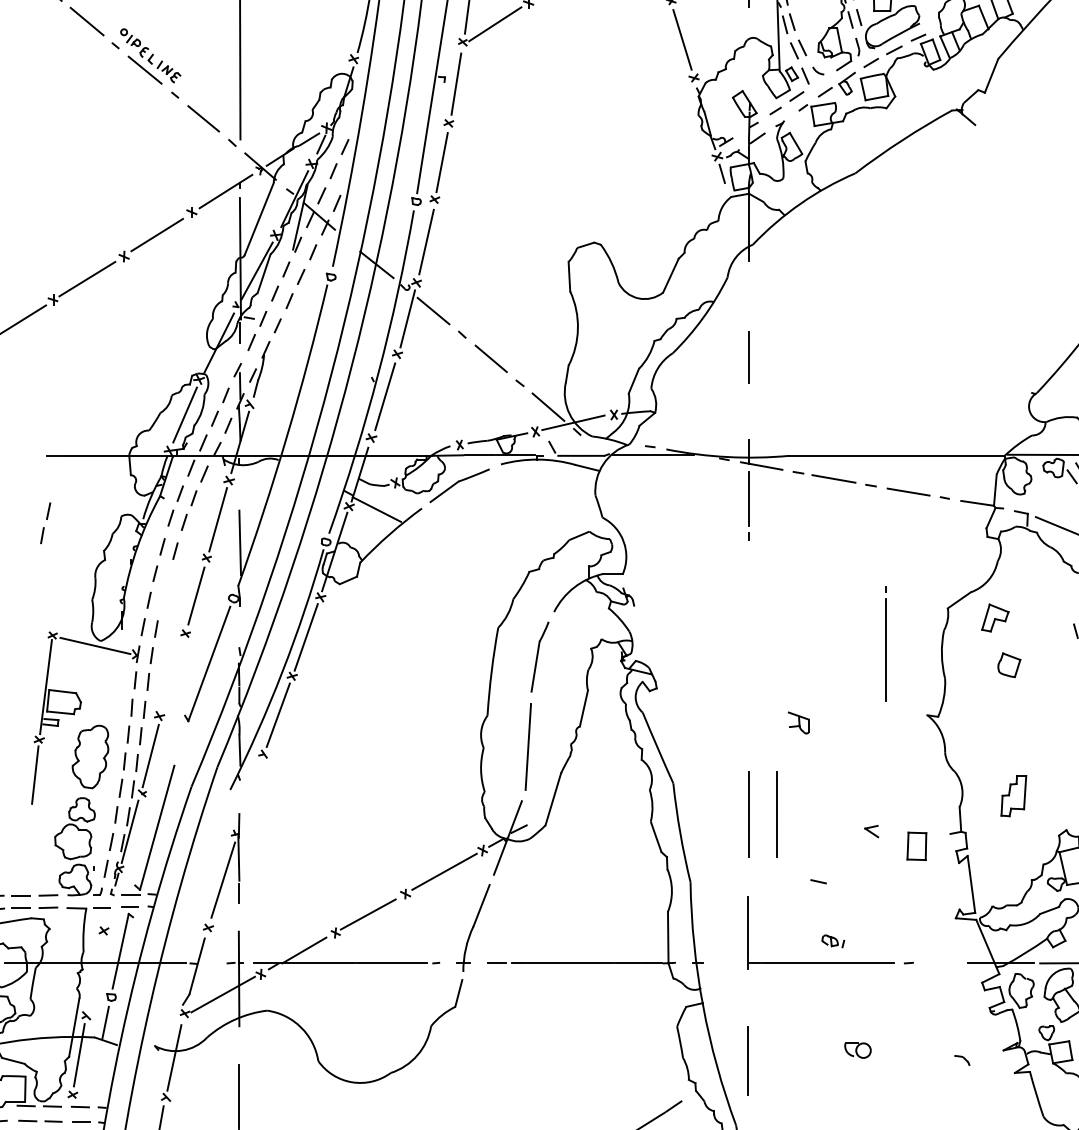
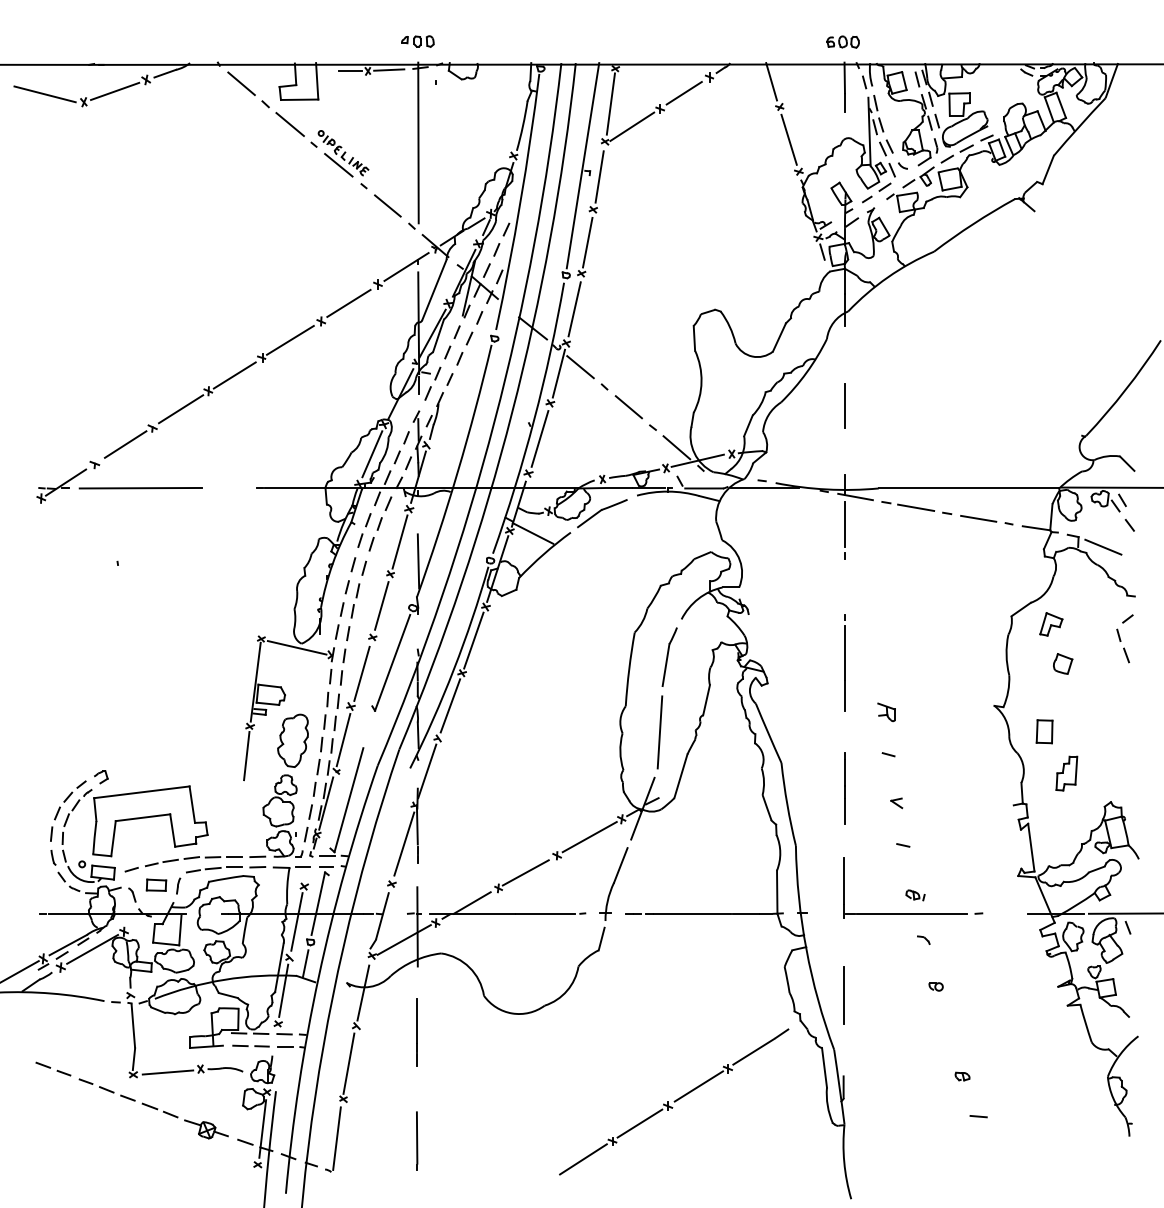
part: (45, 522) -> (355, 600), moved
line: (885, 643) -> (844, 662), moved
line: (172, 676) -> (361, 673), added
line: (801, 773) -> (888, 754), added
line: (250, 793) -> (427, 771), added
line: (777, 813) -> (868, 788), removed
part: (871, 831) -> (896, 803), moved
part: (916, 846) -> (1044, 731), moved
line: (94, 972) -> (296, 921), added
part: (857, 1050) -> (935, 986), size x0.62
part: (962, 1059) -> (923, 939), moved

